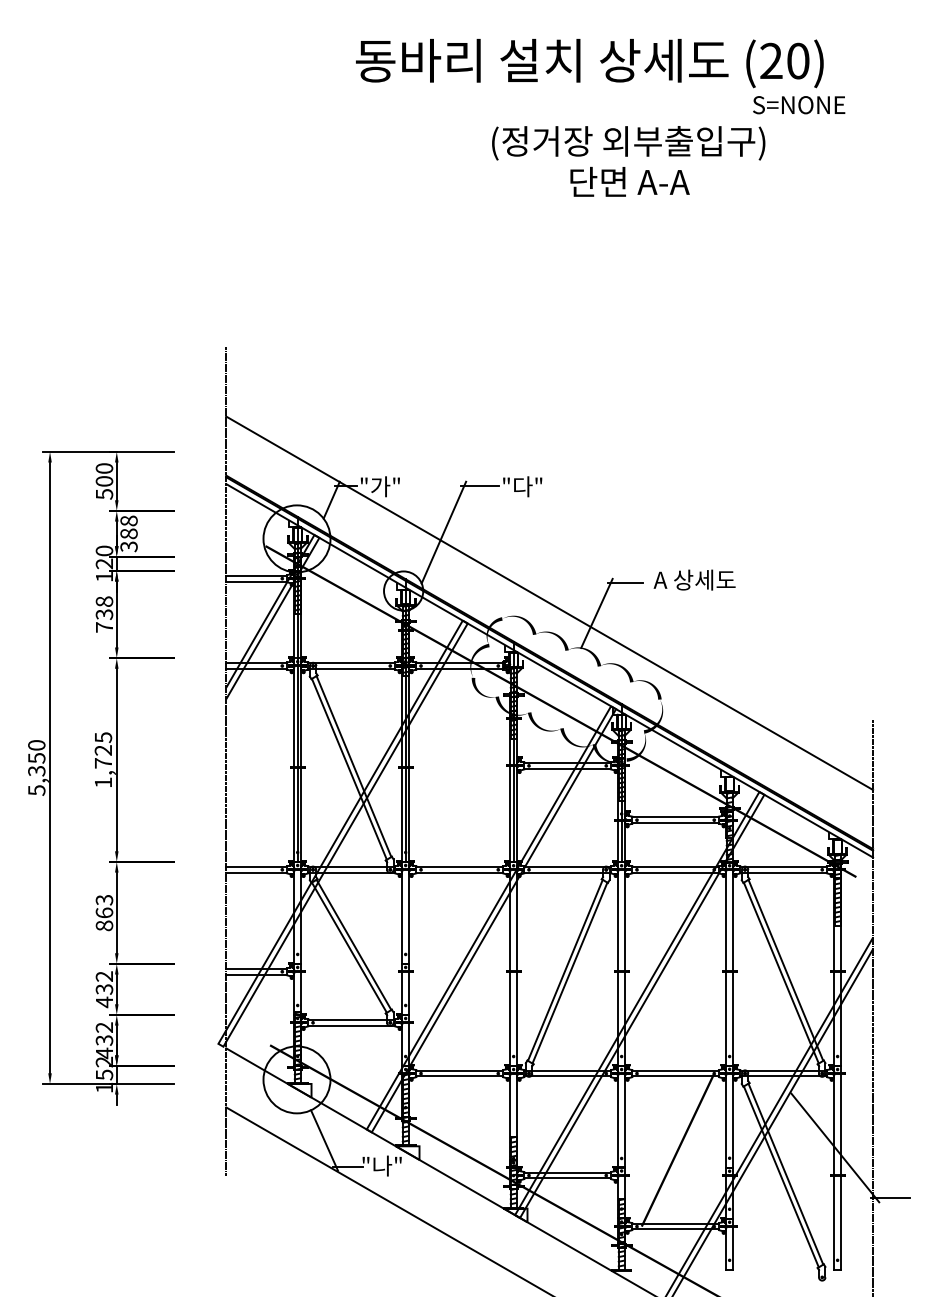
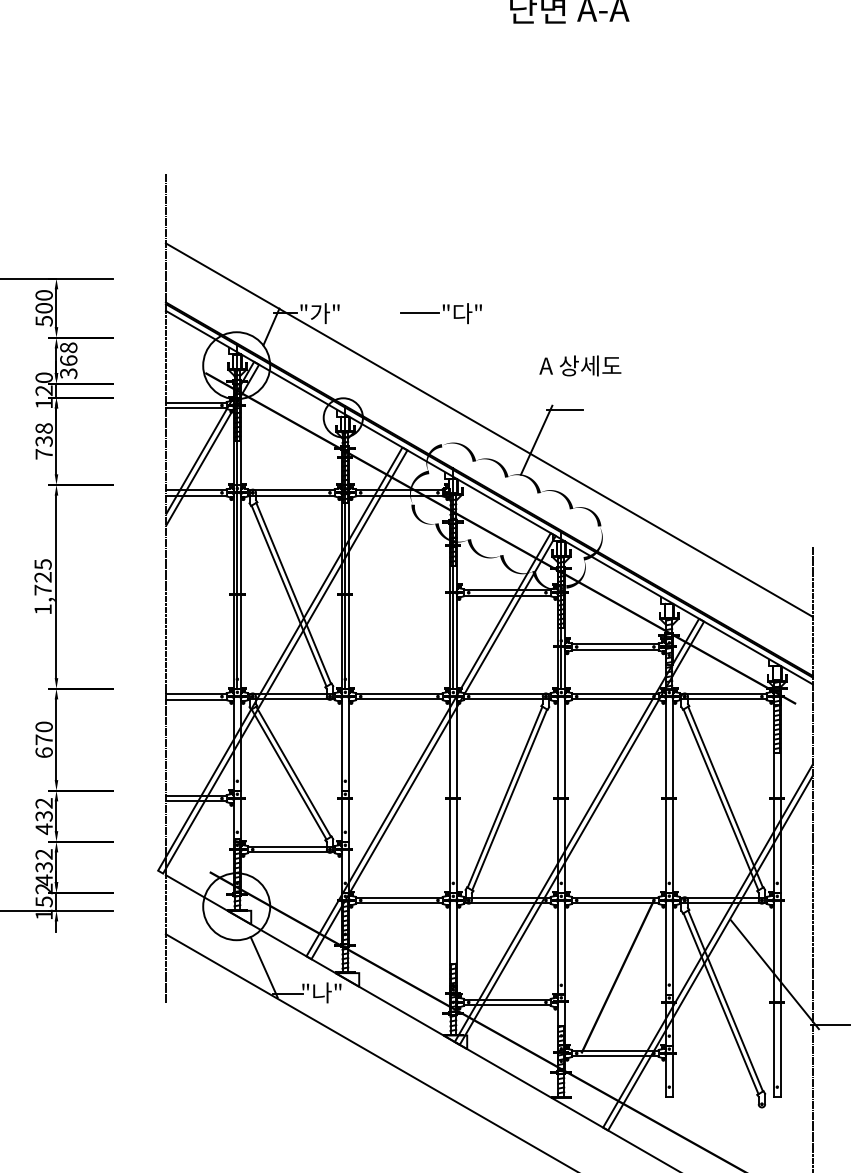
line: (443, 532) -> (383, 359), removed
text: (128, 533) -> (68, 360), 388 -> 368
text: (694, 579) -> (580, 365), moved
text: (104, 912) -> (44, 739), 863 -> 670

